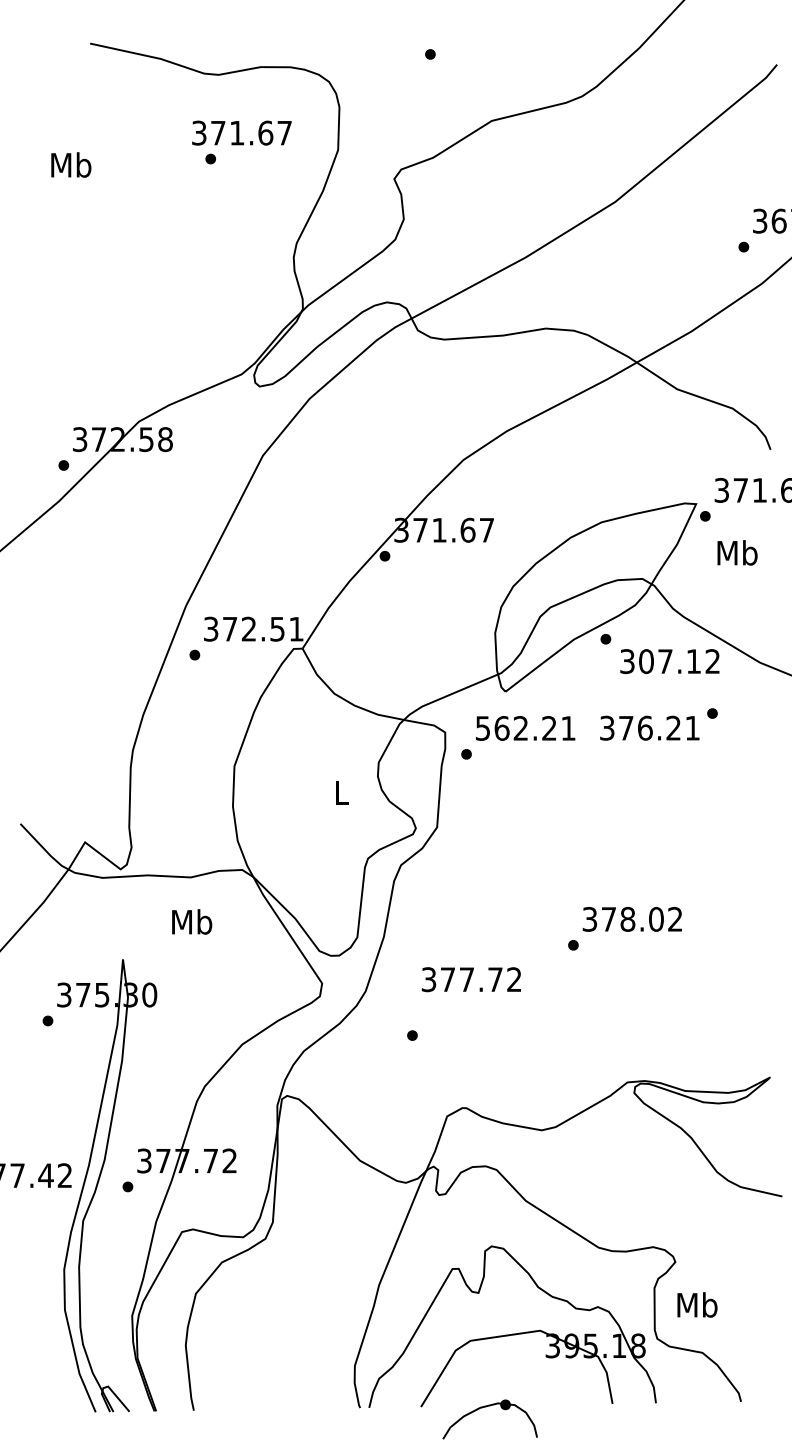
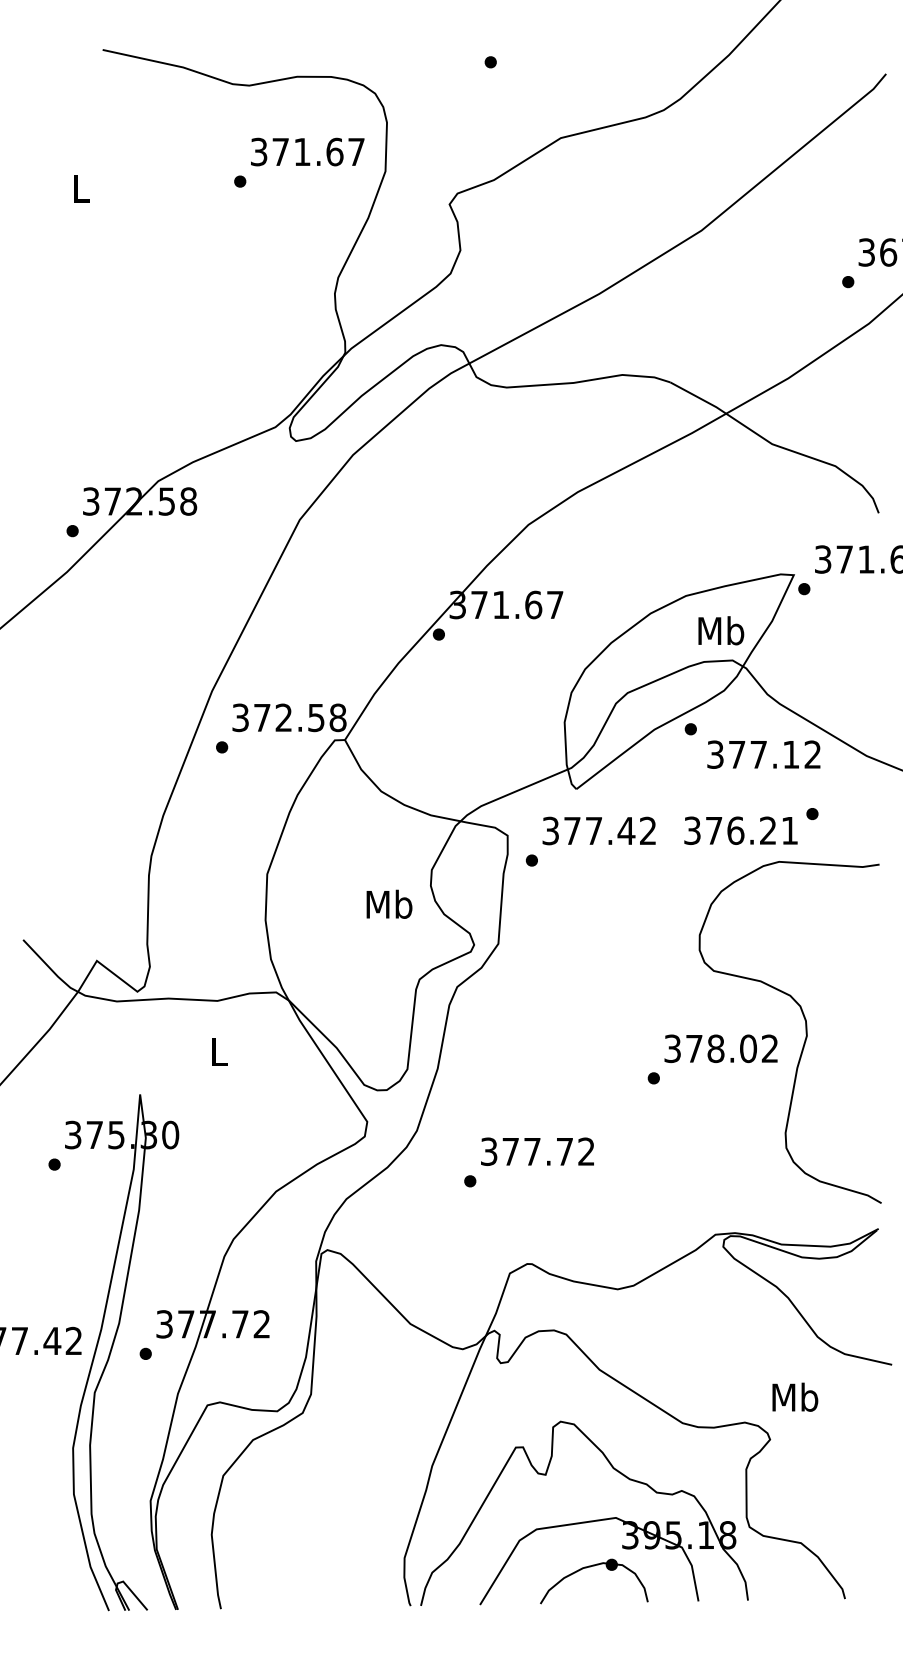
text: (241, 132) -> (307, 151), moved
text: (71, 164) -> (81, 187), Mb -> L
text: (737, 552) -> (721, 630), moved
text: (296, 628) -> (338, 717), 372.51 -> 372.58
text: (646, 661) -> (737, 754), 307.12 -> 377.12
text: (525, 728) -> (599, 831), 562.21 -> 377.42
text: (341, 792) -> (389, 904), L -> Mb
curve: (706, 904) -> (805, 1031), added
text: (192, 921) -> (219, 1051), Mb -> L
text: (470, 979) -> (536, 1151), moved
text: (697, 1304) -> (795, 1396), moved
part: (486, 1407) -> (590, 1567), moved

